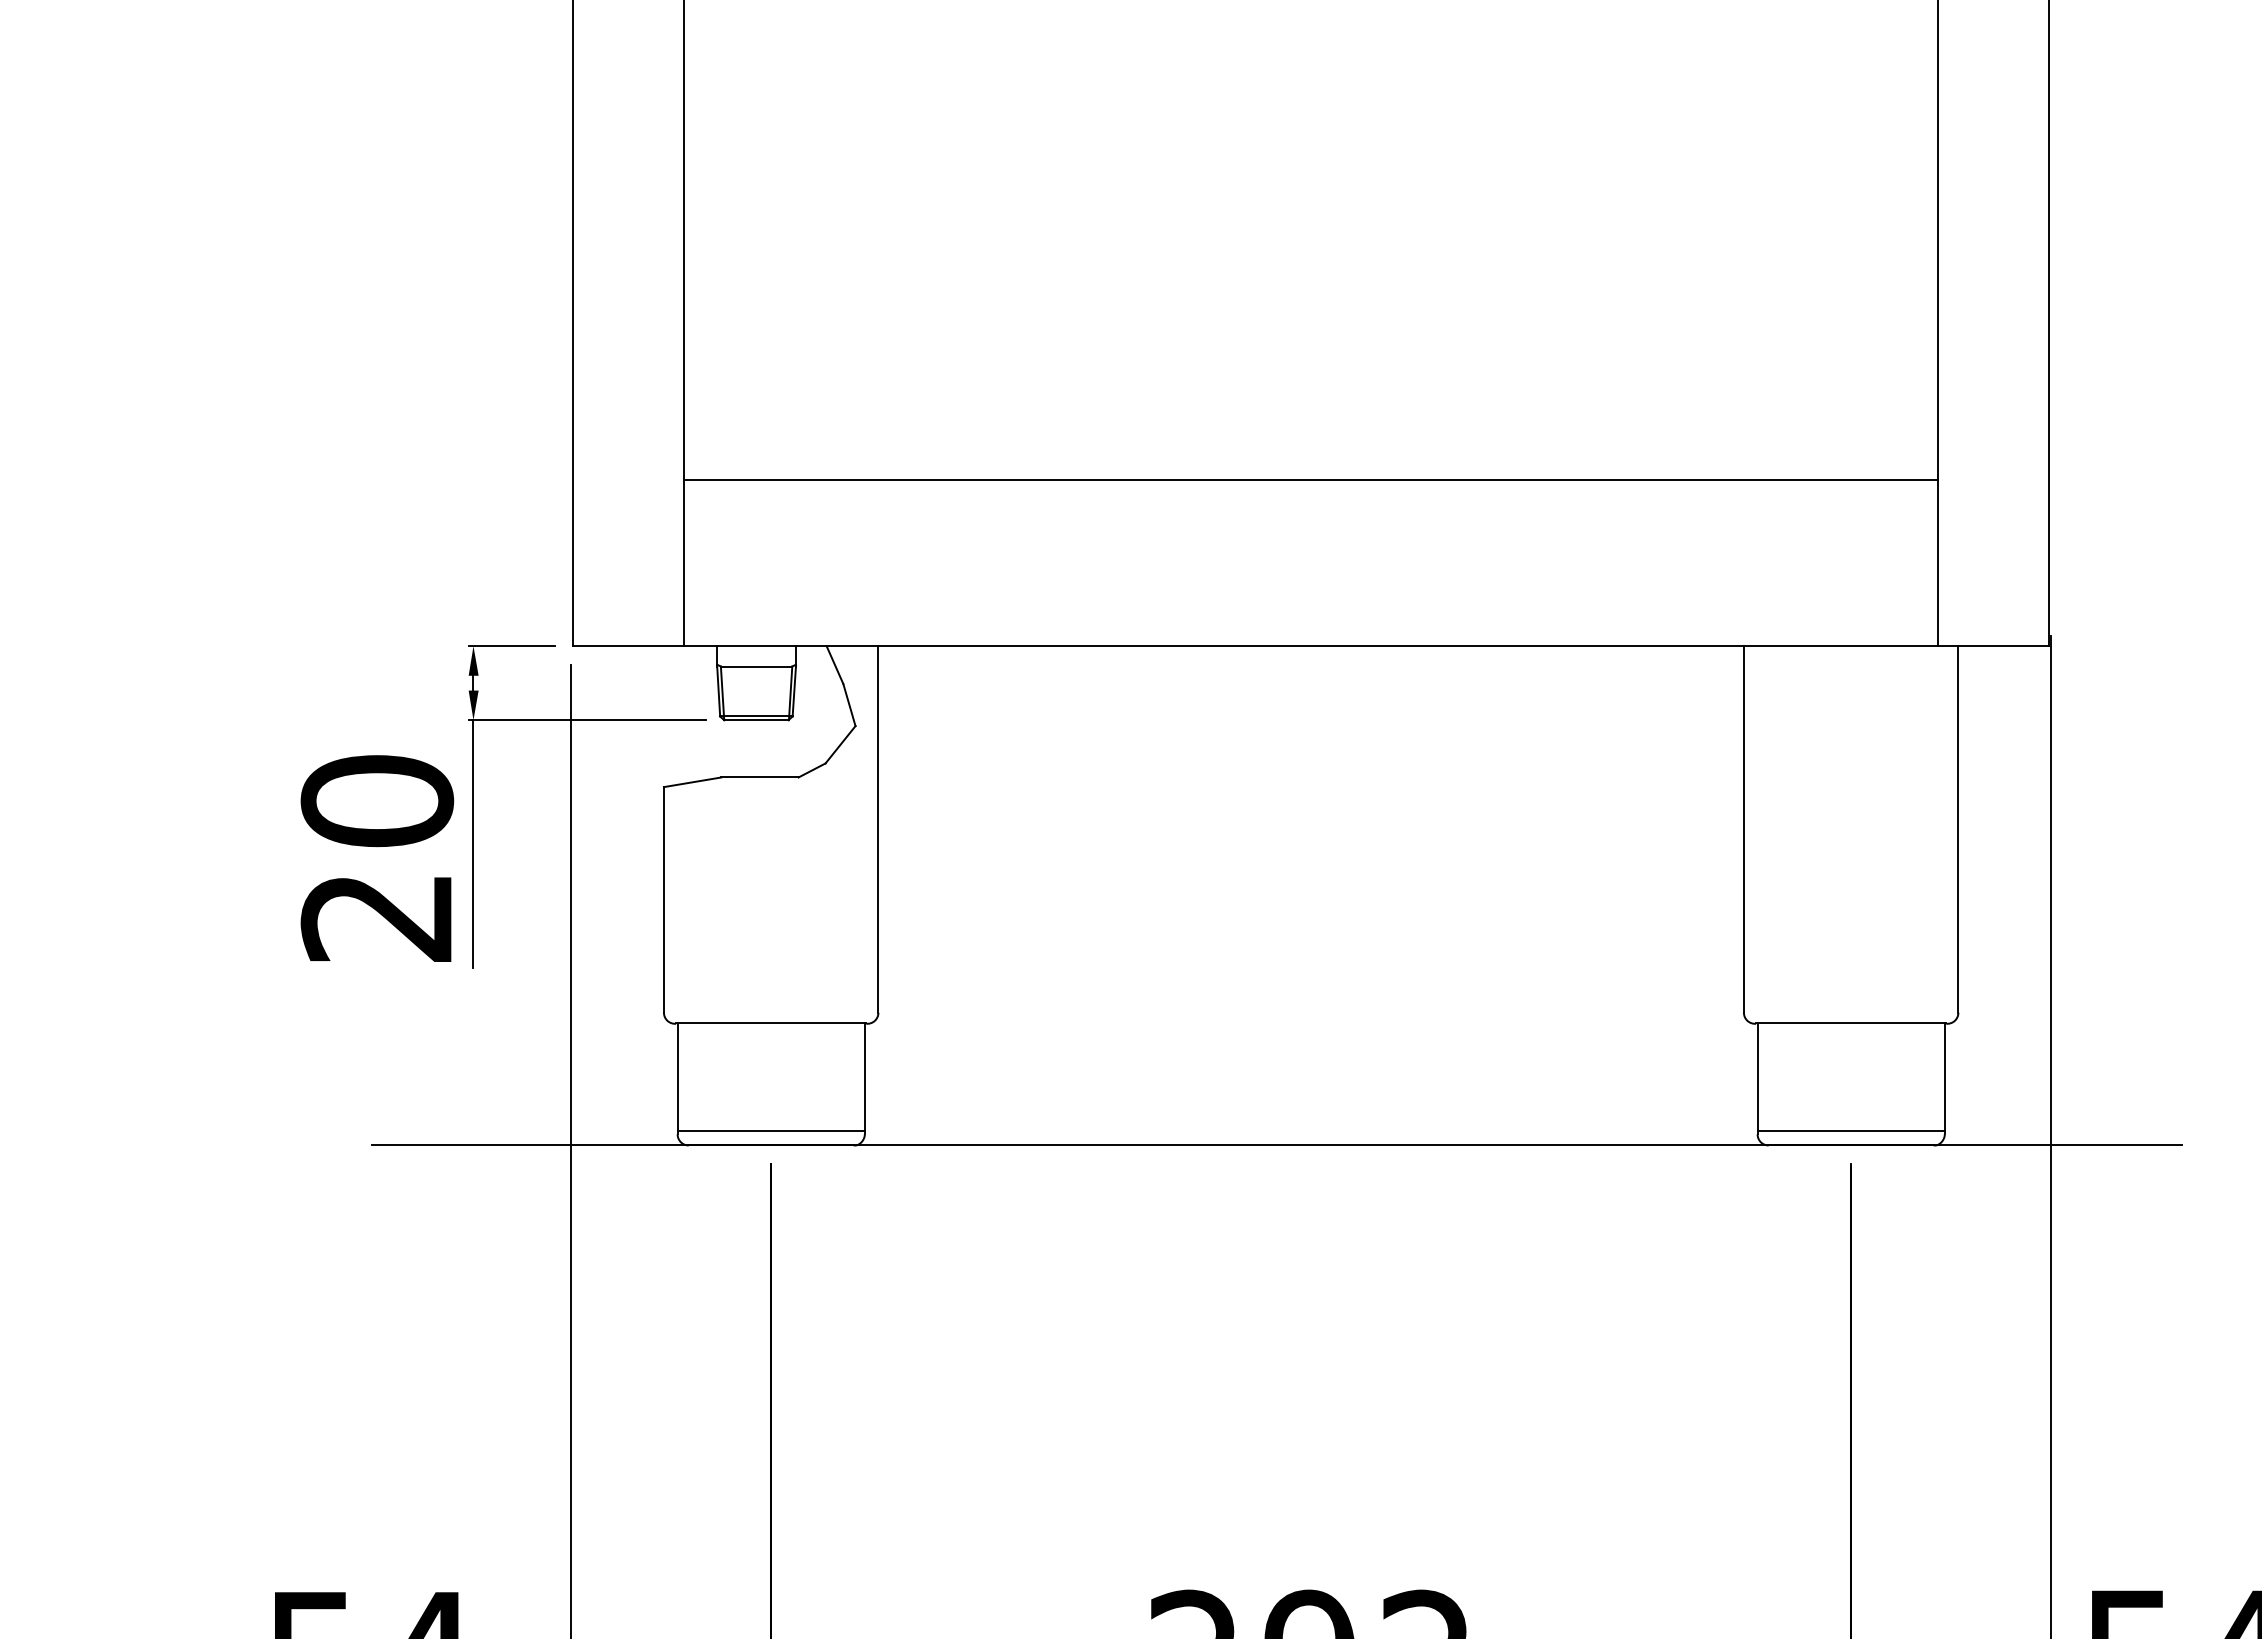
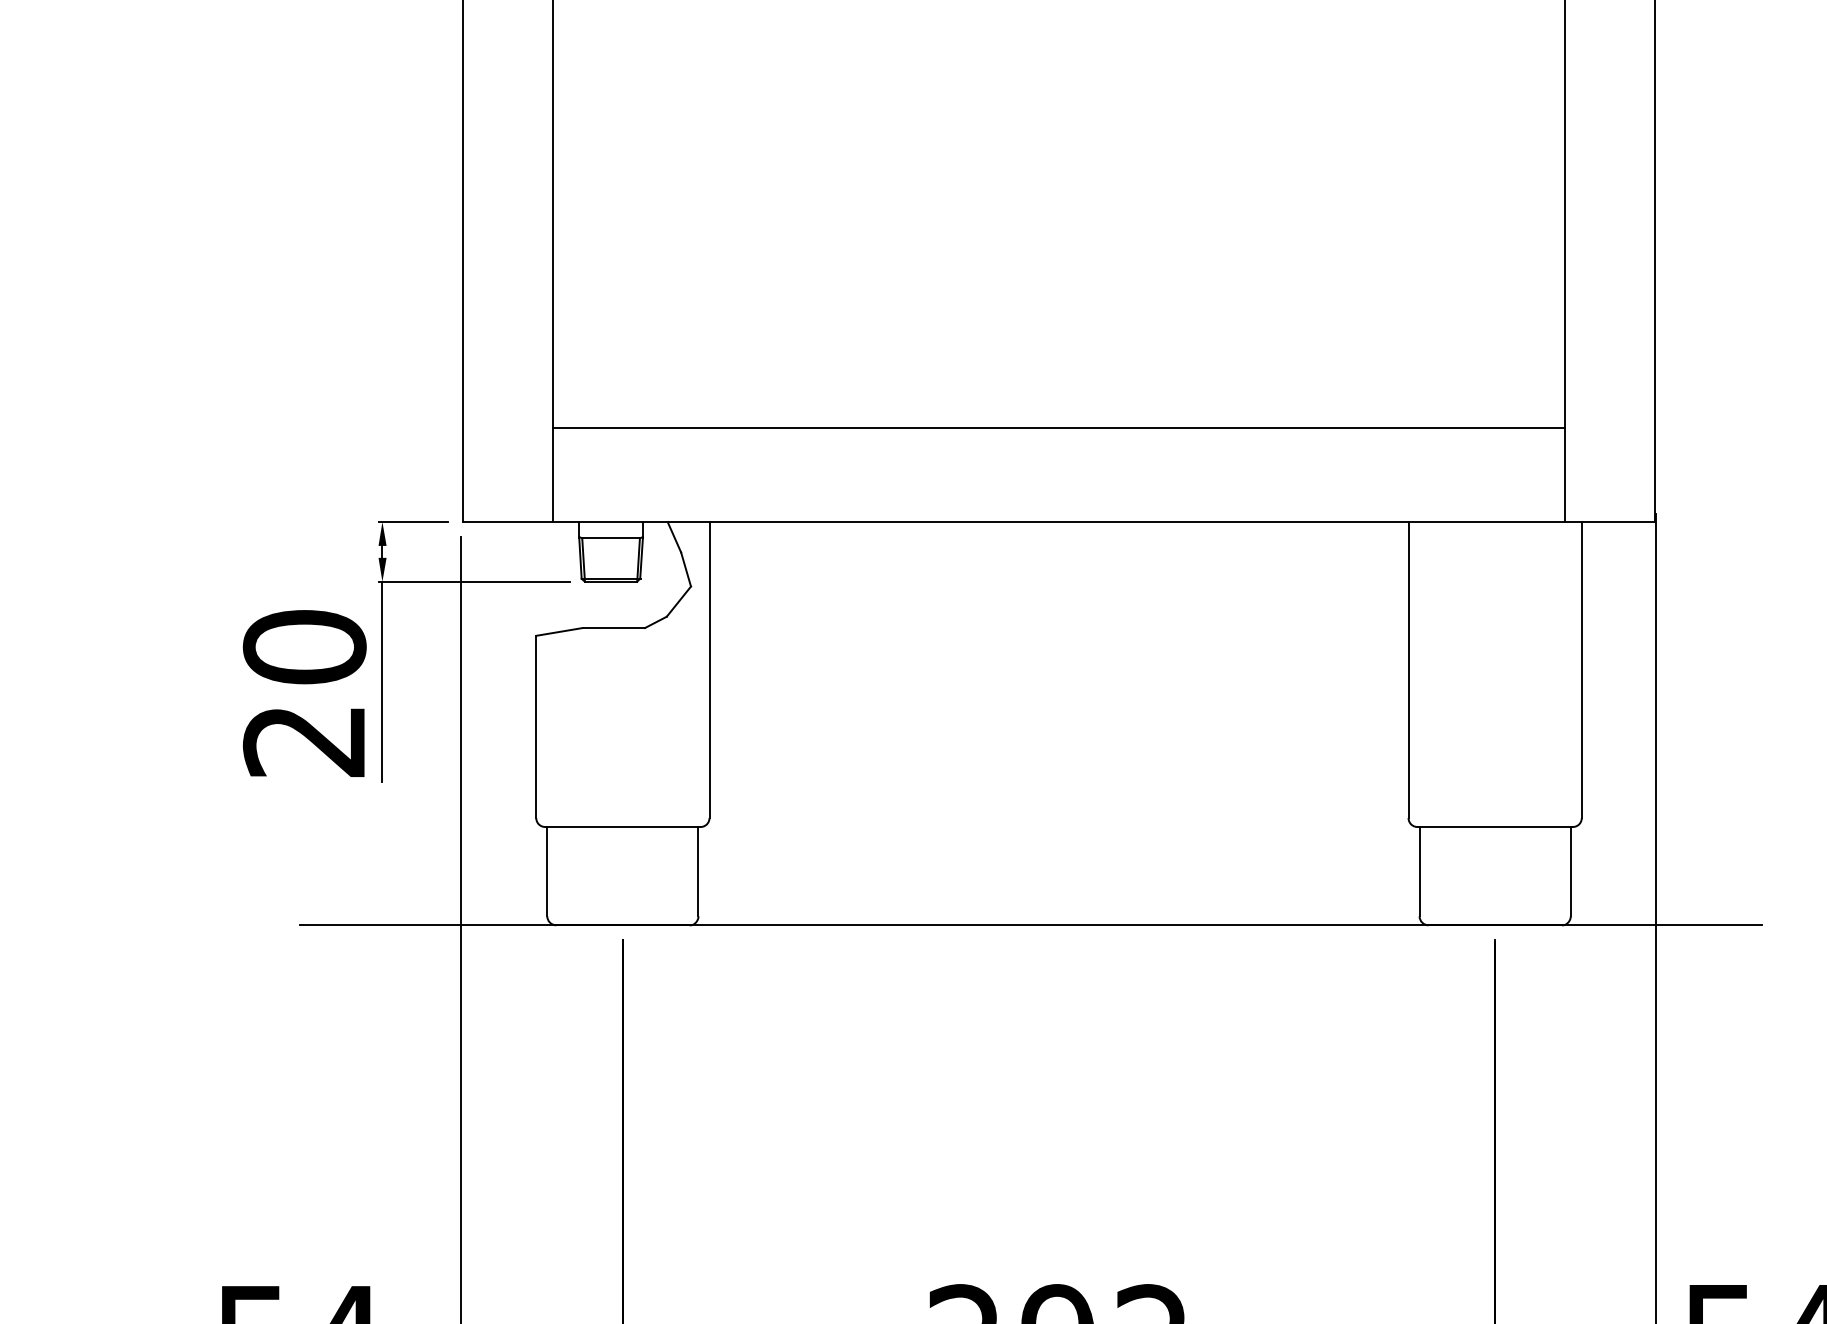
line: (1310, 479) -> (1058, 427), moved
line: (770, 1130) -> (622, 913), removed
line: (1850, 1130) -> (1494, 913), removed

